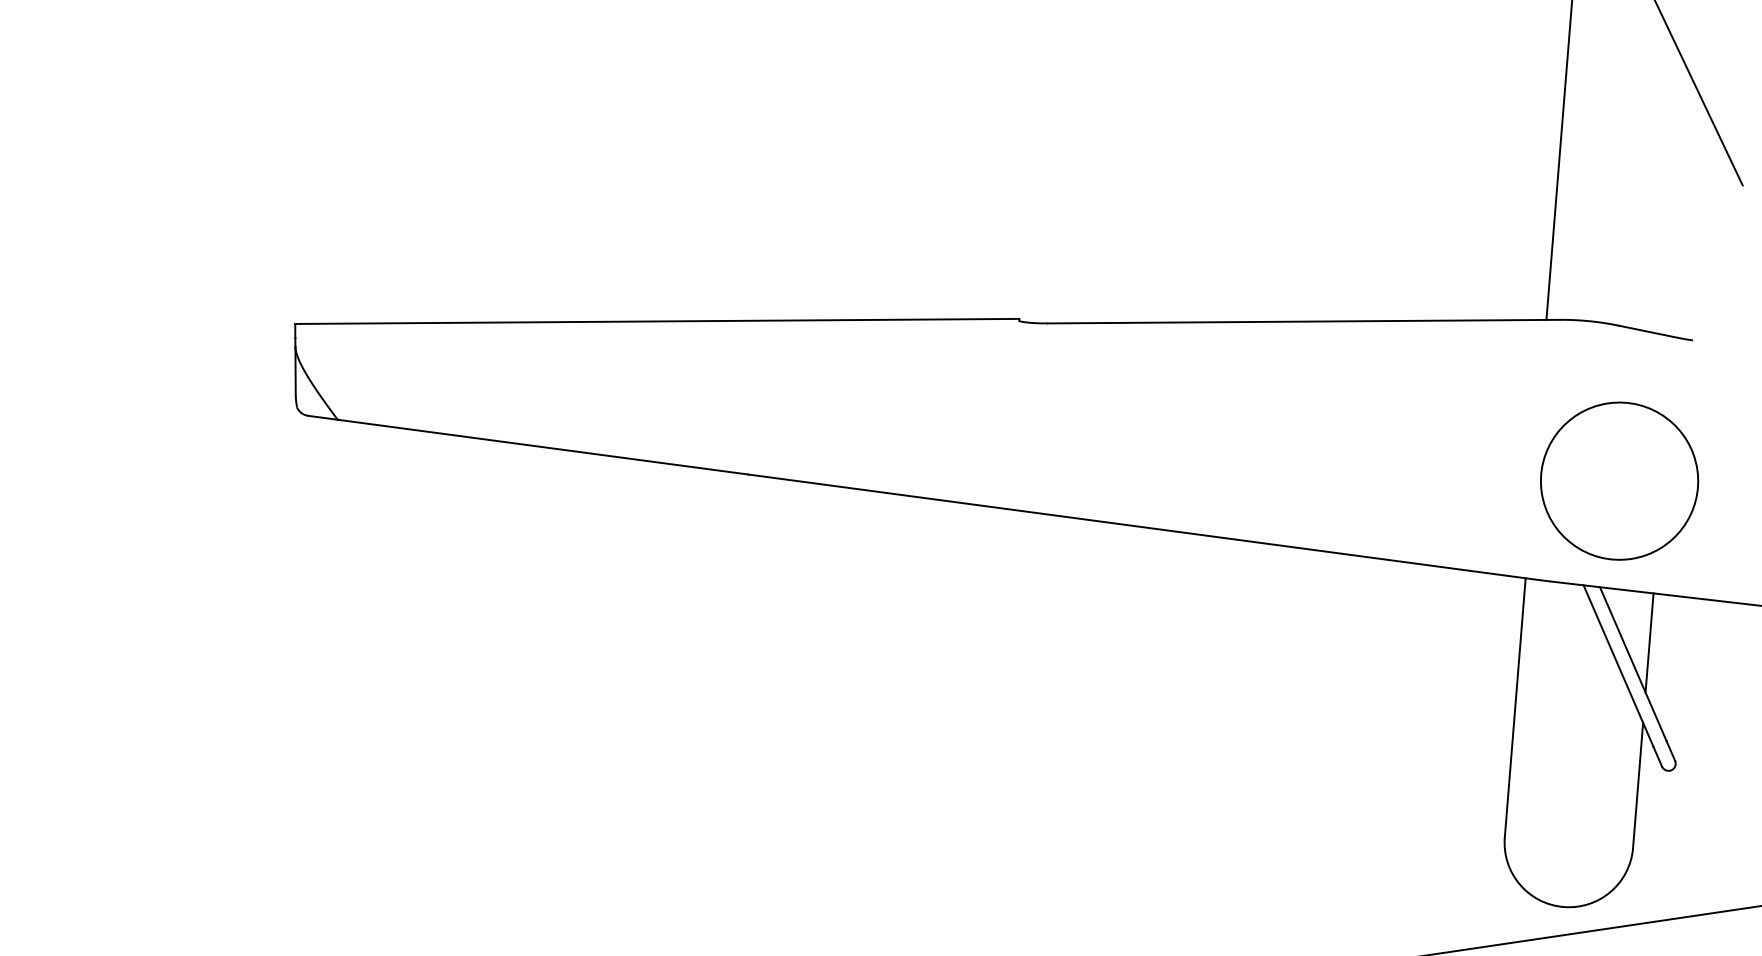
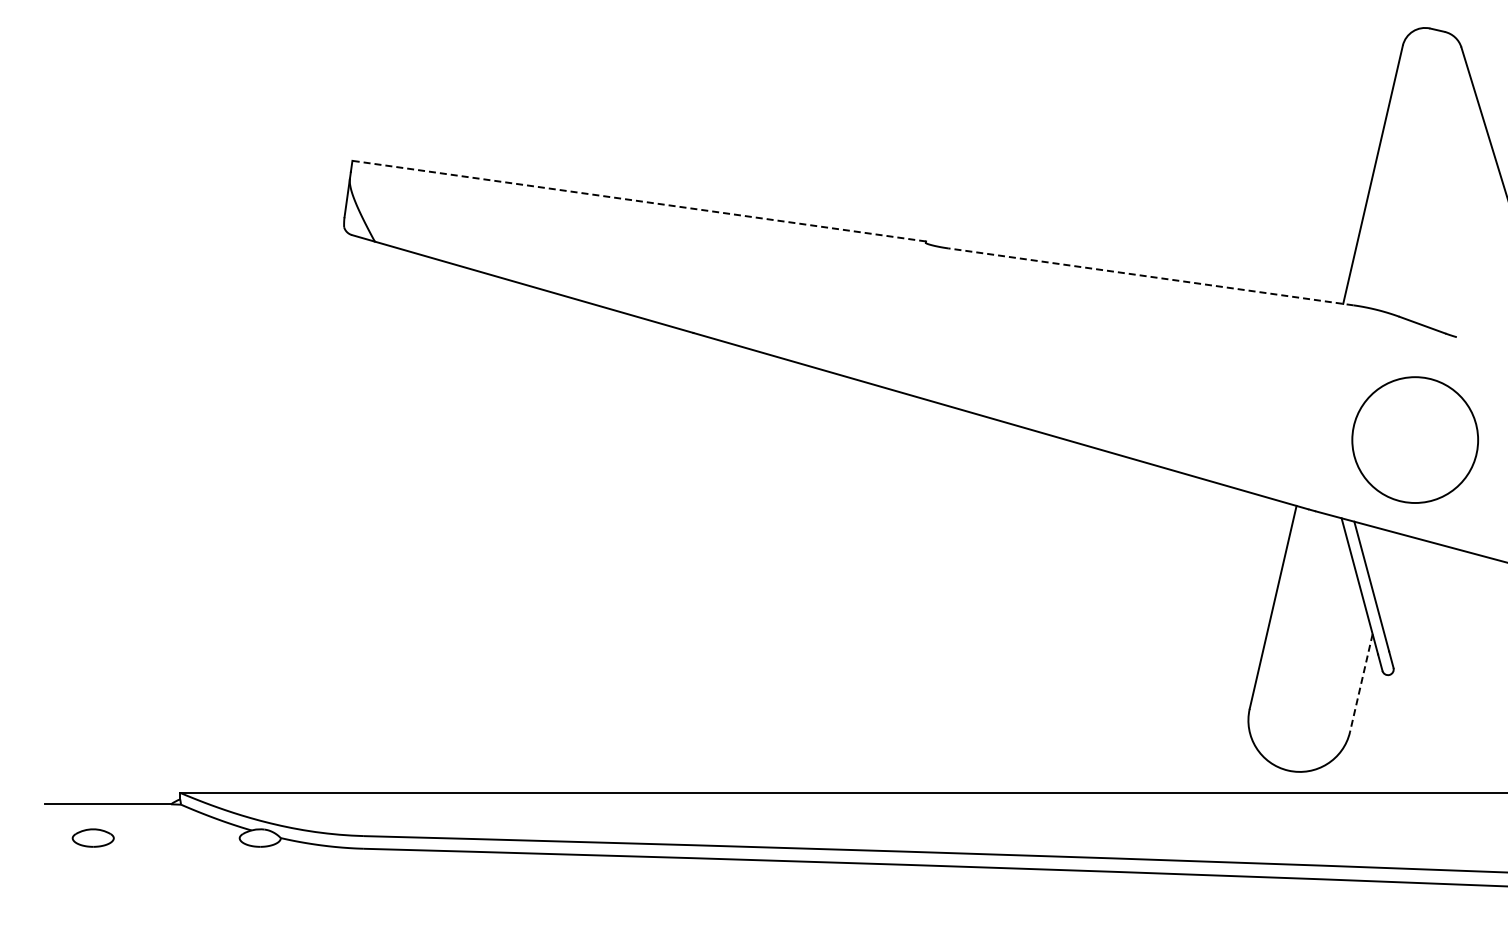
line: (657, 321) -> (639, 201), solid -> dashed
line: (1303, 321) -> (1150, 276), solid -> dashed
circle: (1618, 480) -> (1414, 439), moved
line: (1650, 642) -> (1387, 571), removed
line: (1638, 785) -> (1361, 683), solid -> dashed

